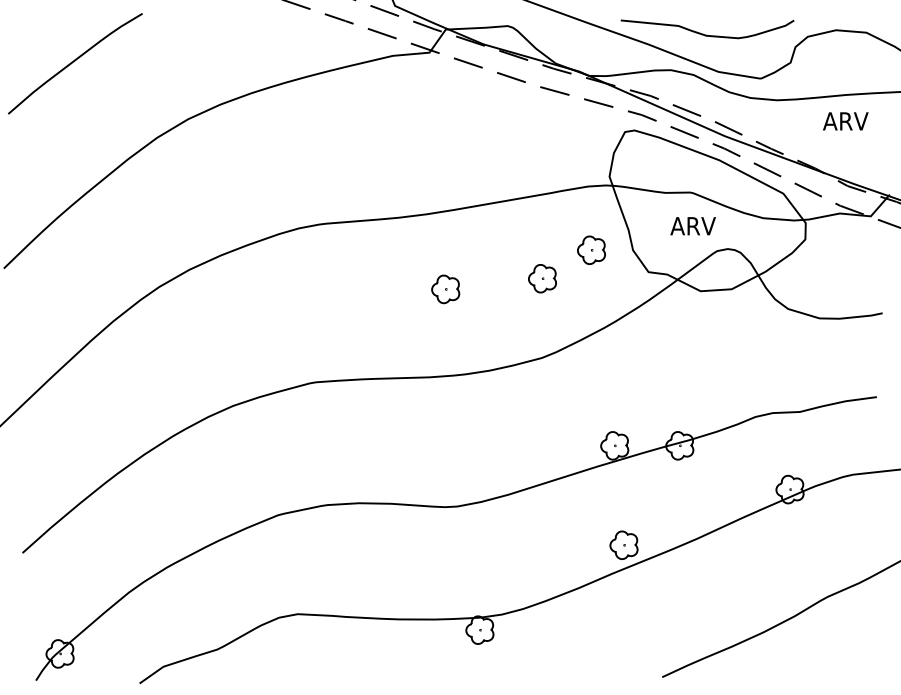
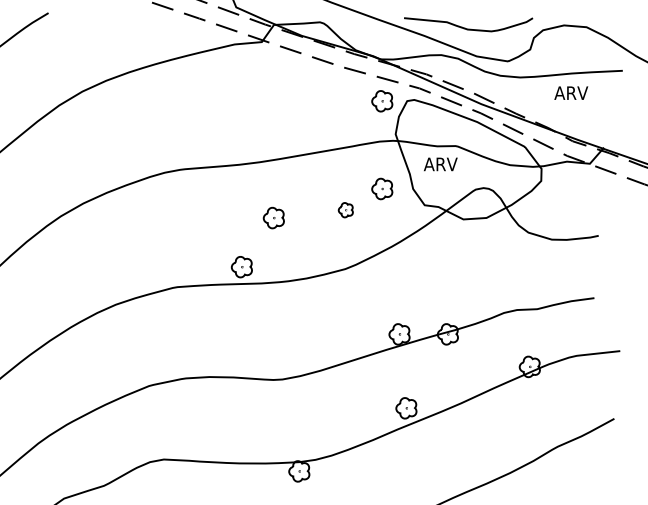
part: (591, 131) -> (382, 100), added
text: (692, 226) -> (440, 164), moved
part: (542, 278) -> (345, 209), size x0.7
part: (402, 355) -> (241, 267), added

